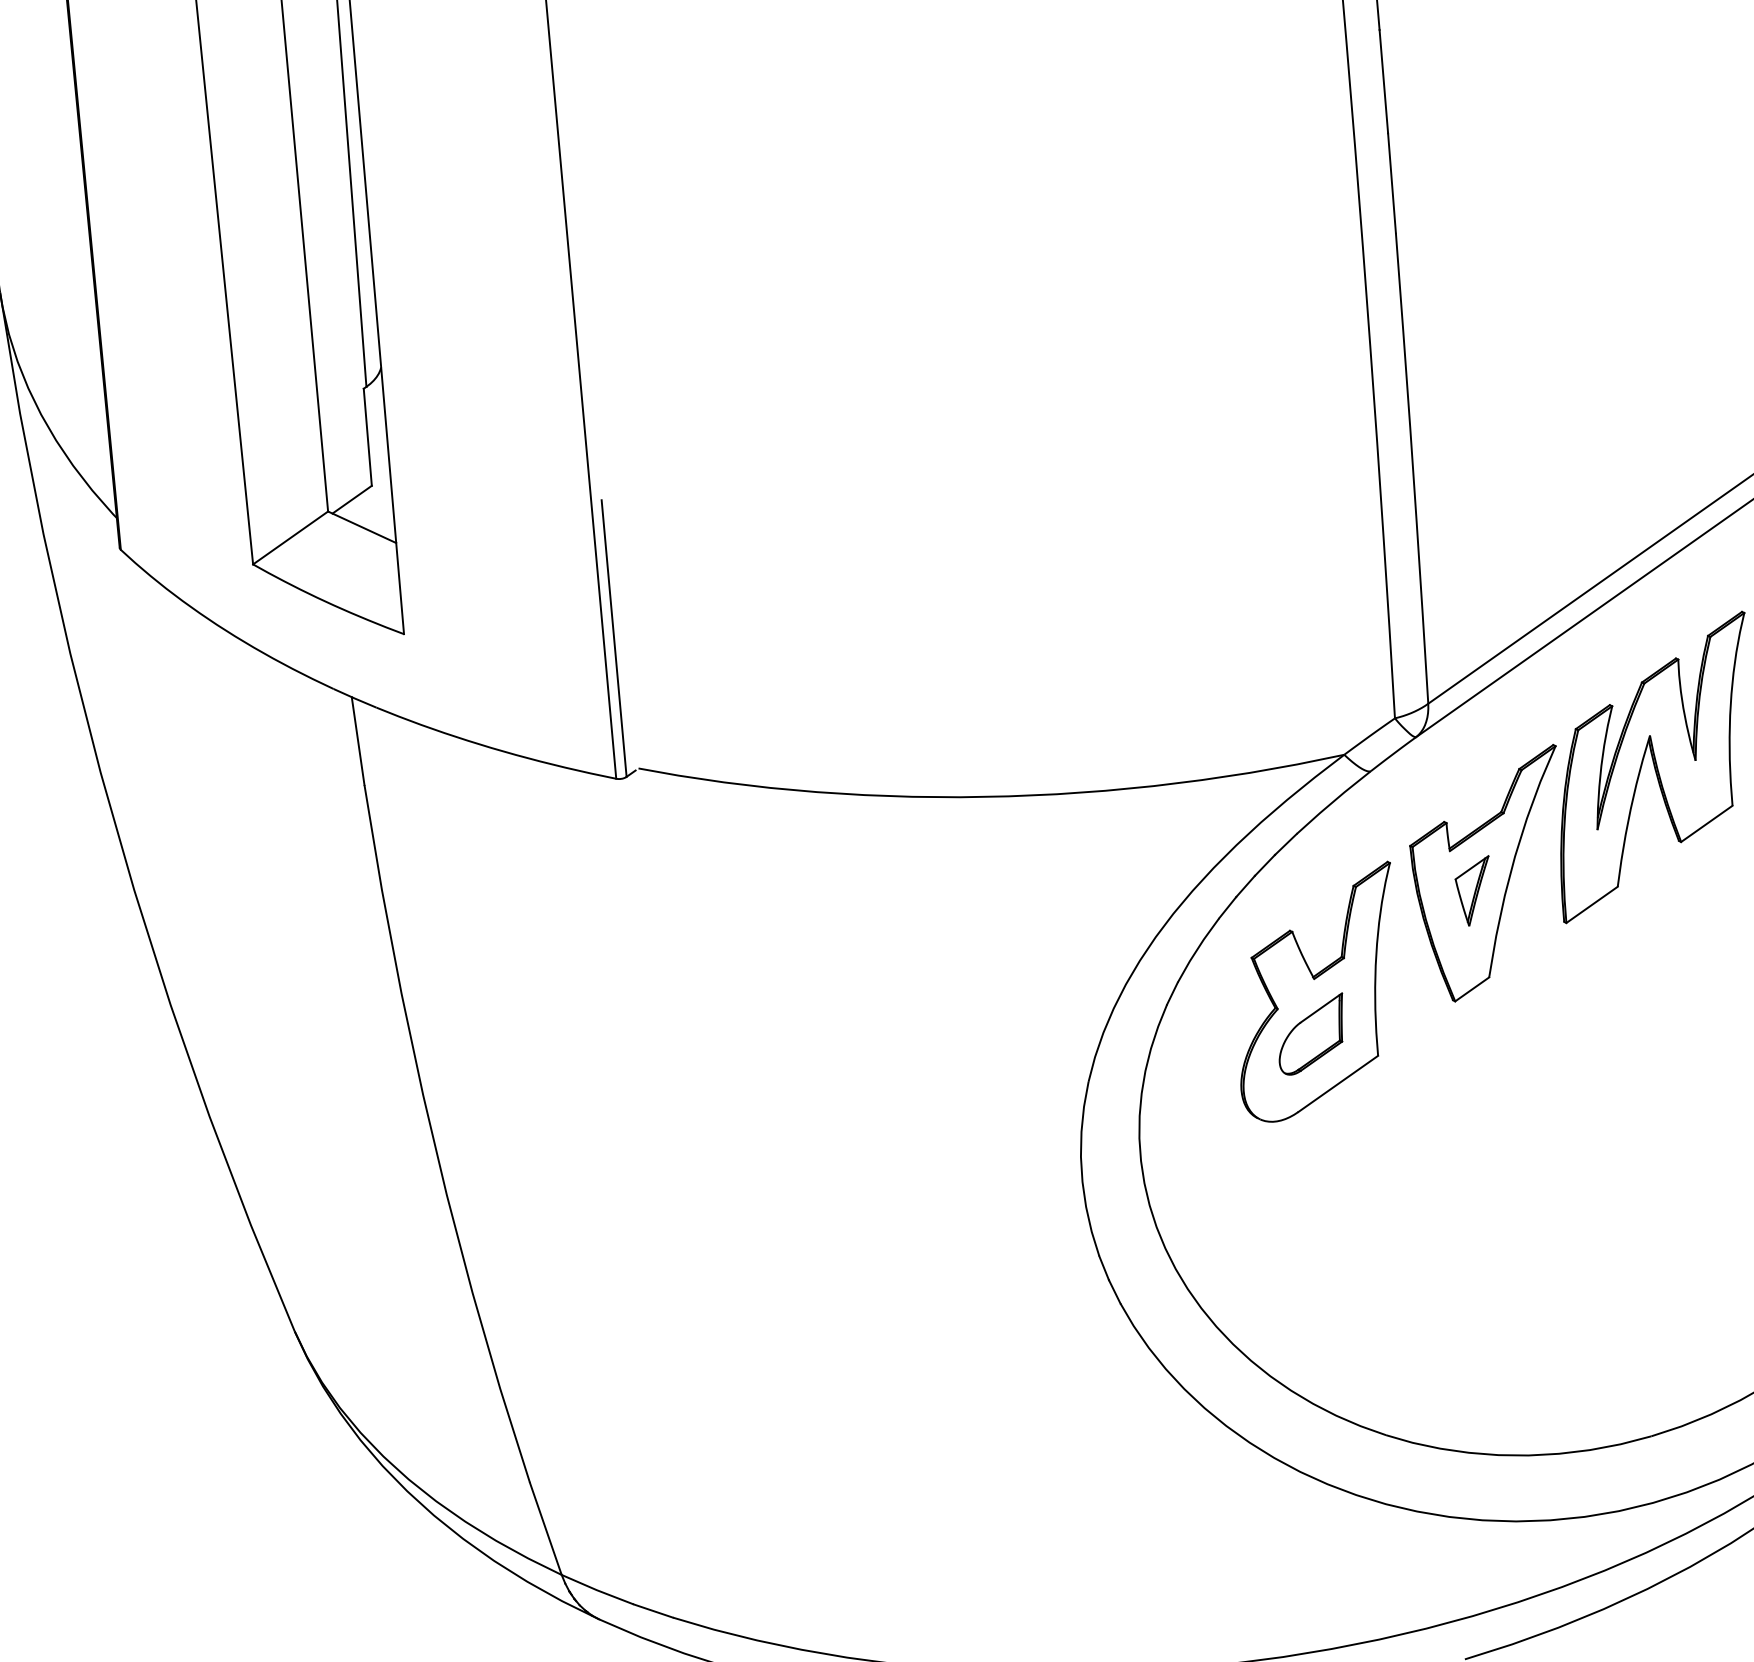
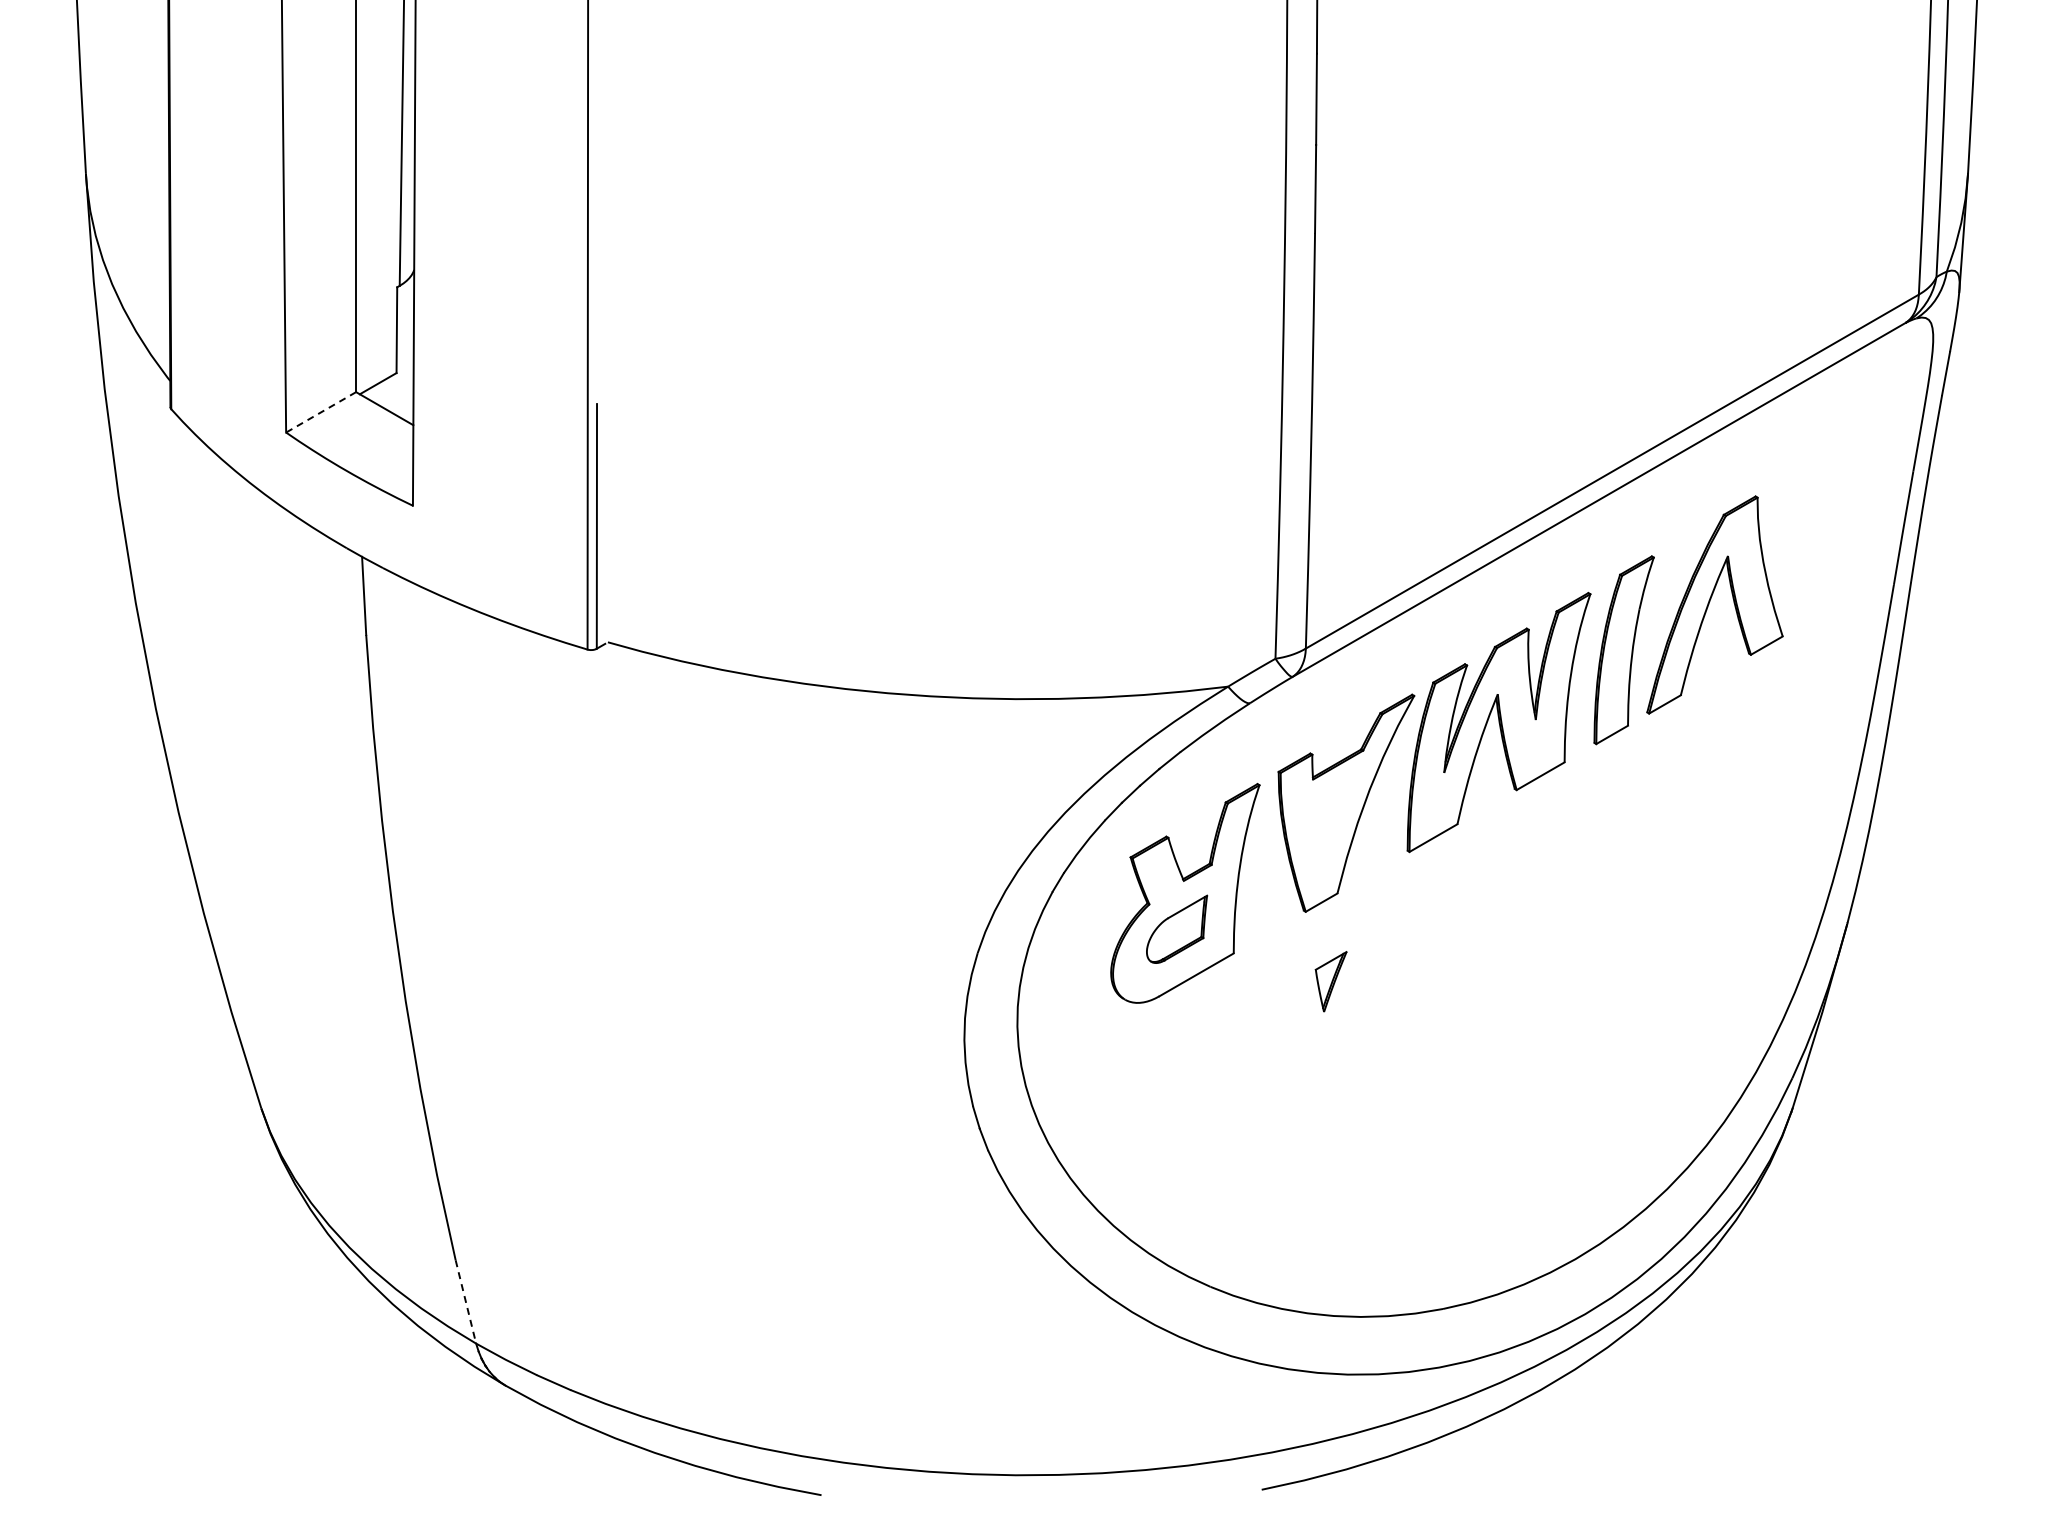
line: (289, 538) -> (320, 412), solid -> dashed
part: (1473, 891) -> (1330, 981), moved
line: (545, 1528) -> (465, 1301), solid -> dashed

